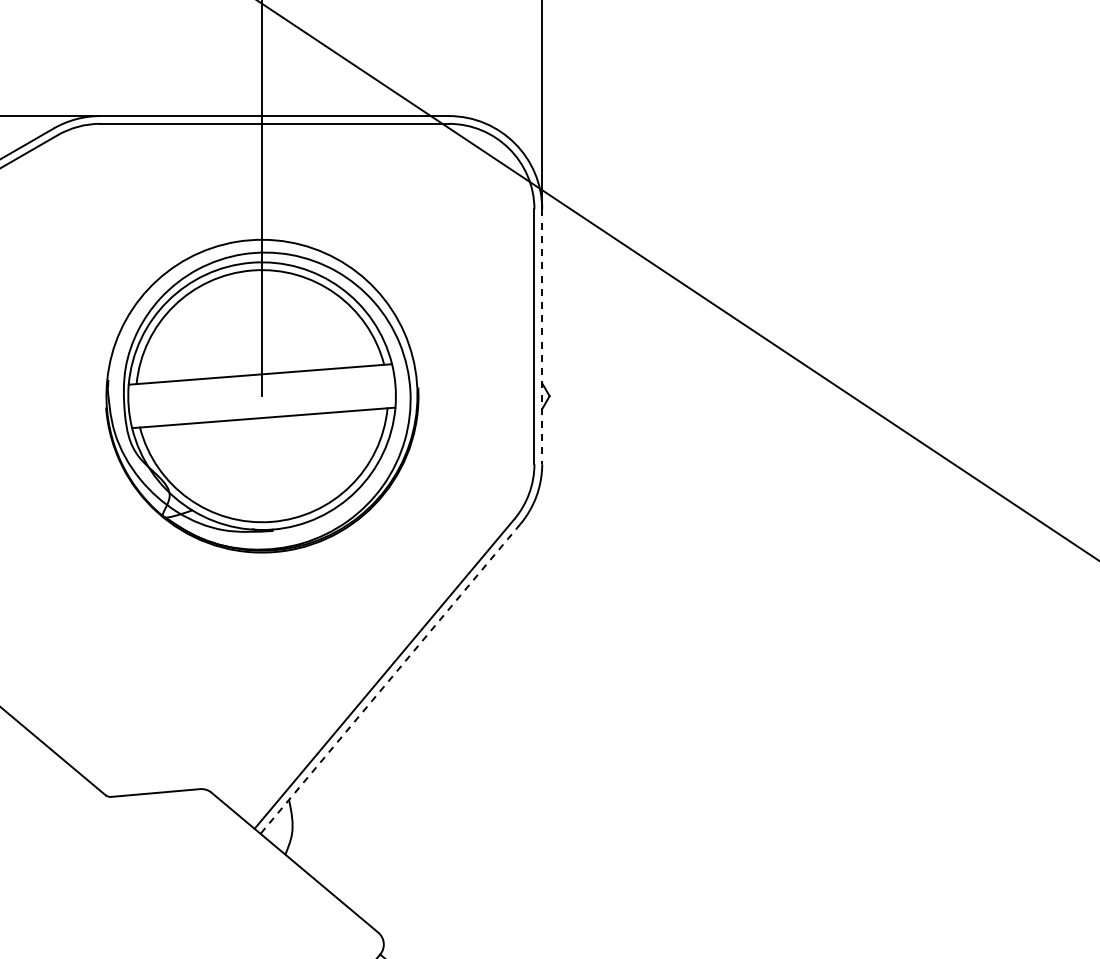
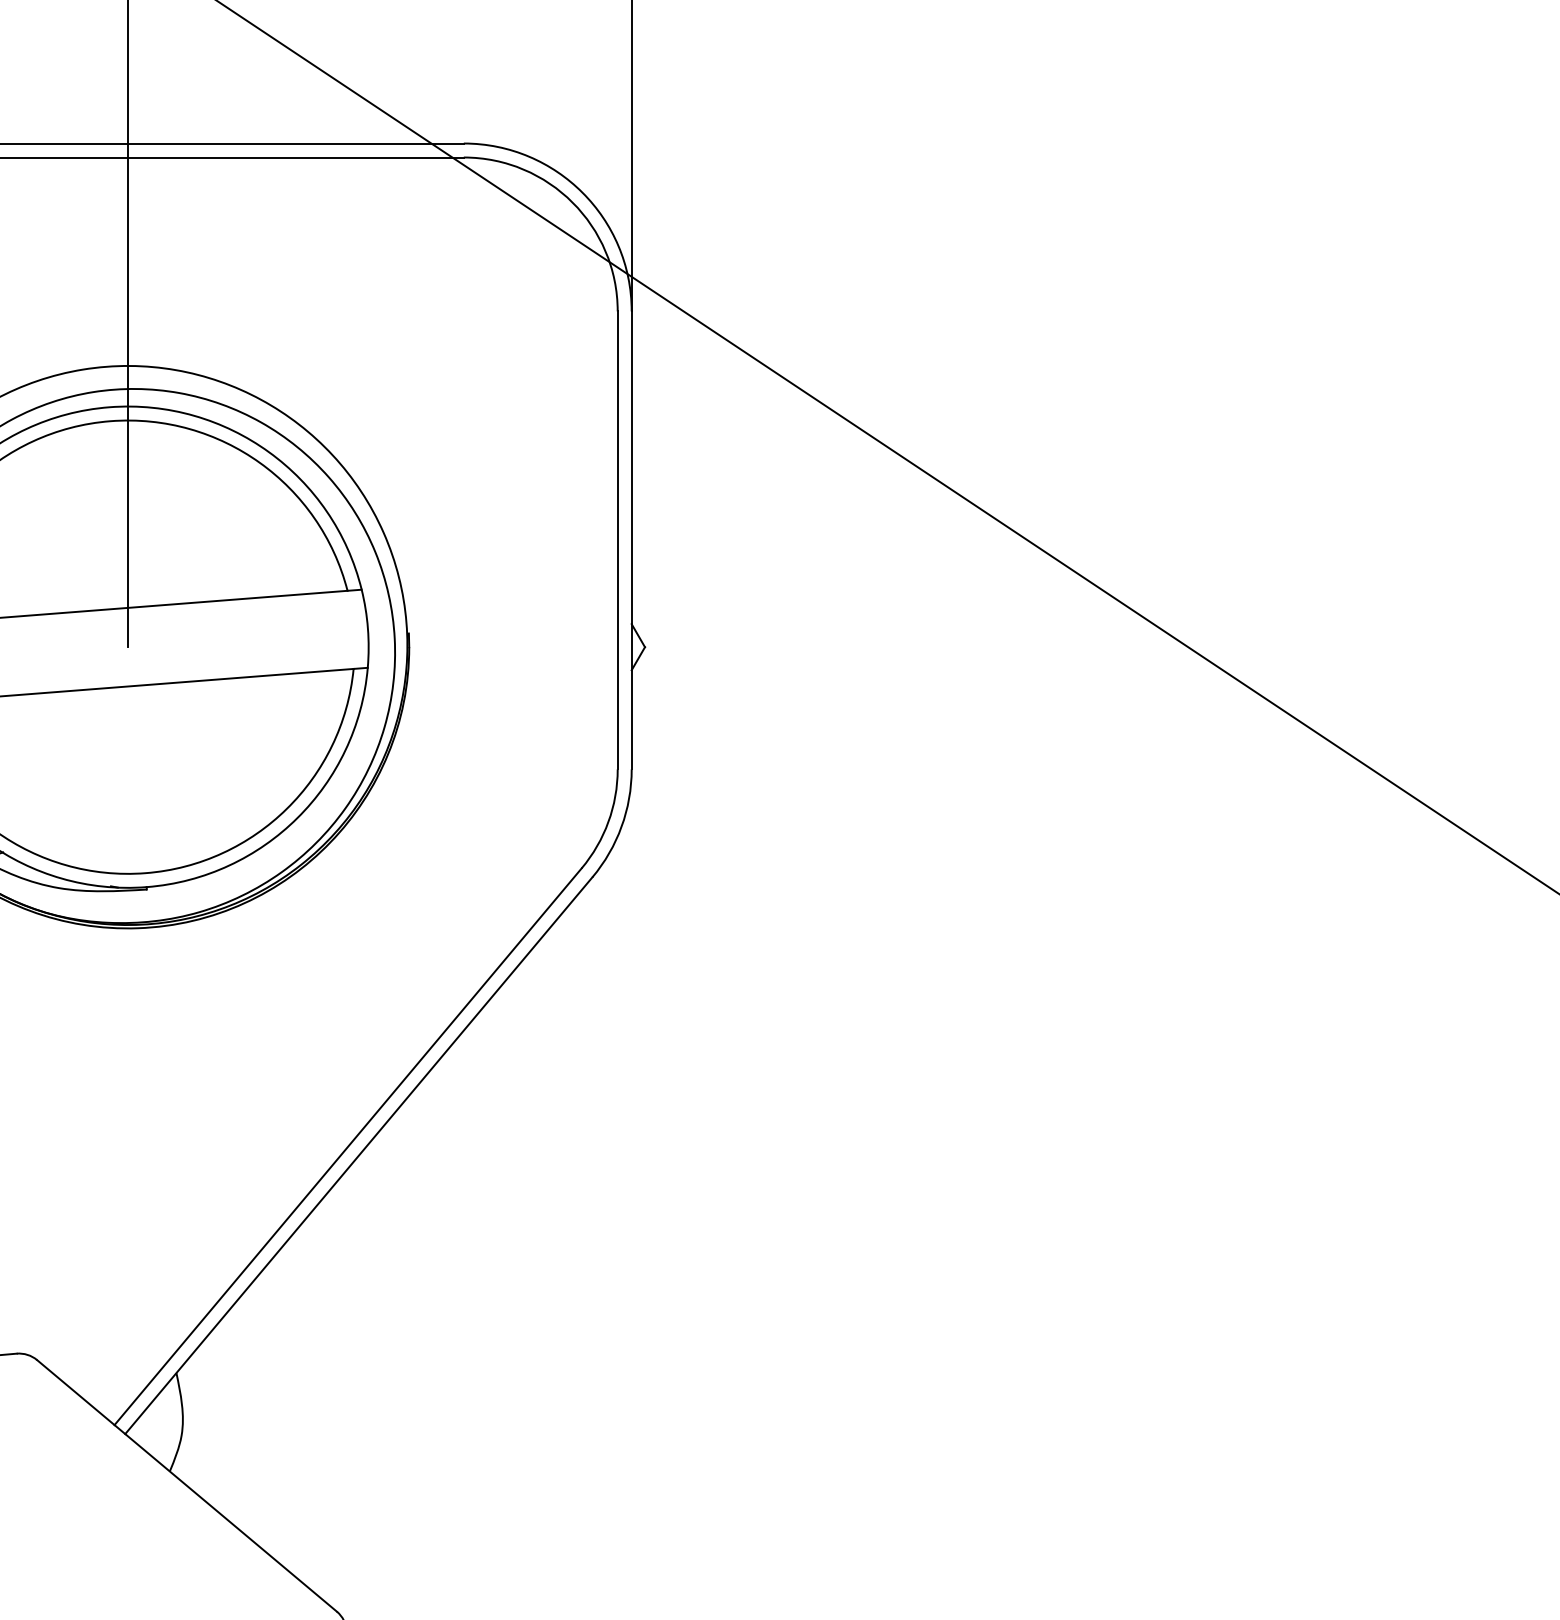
line: (542, 337) -> (632, 541), dashed -> solid
line: (390, 679) -> (358, 1156), dashed -> solid

